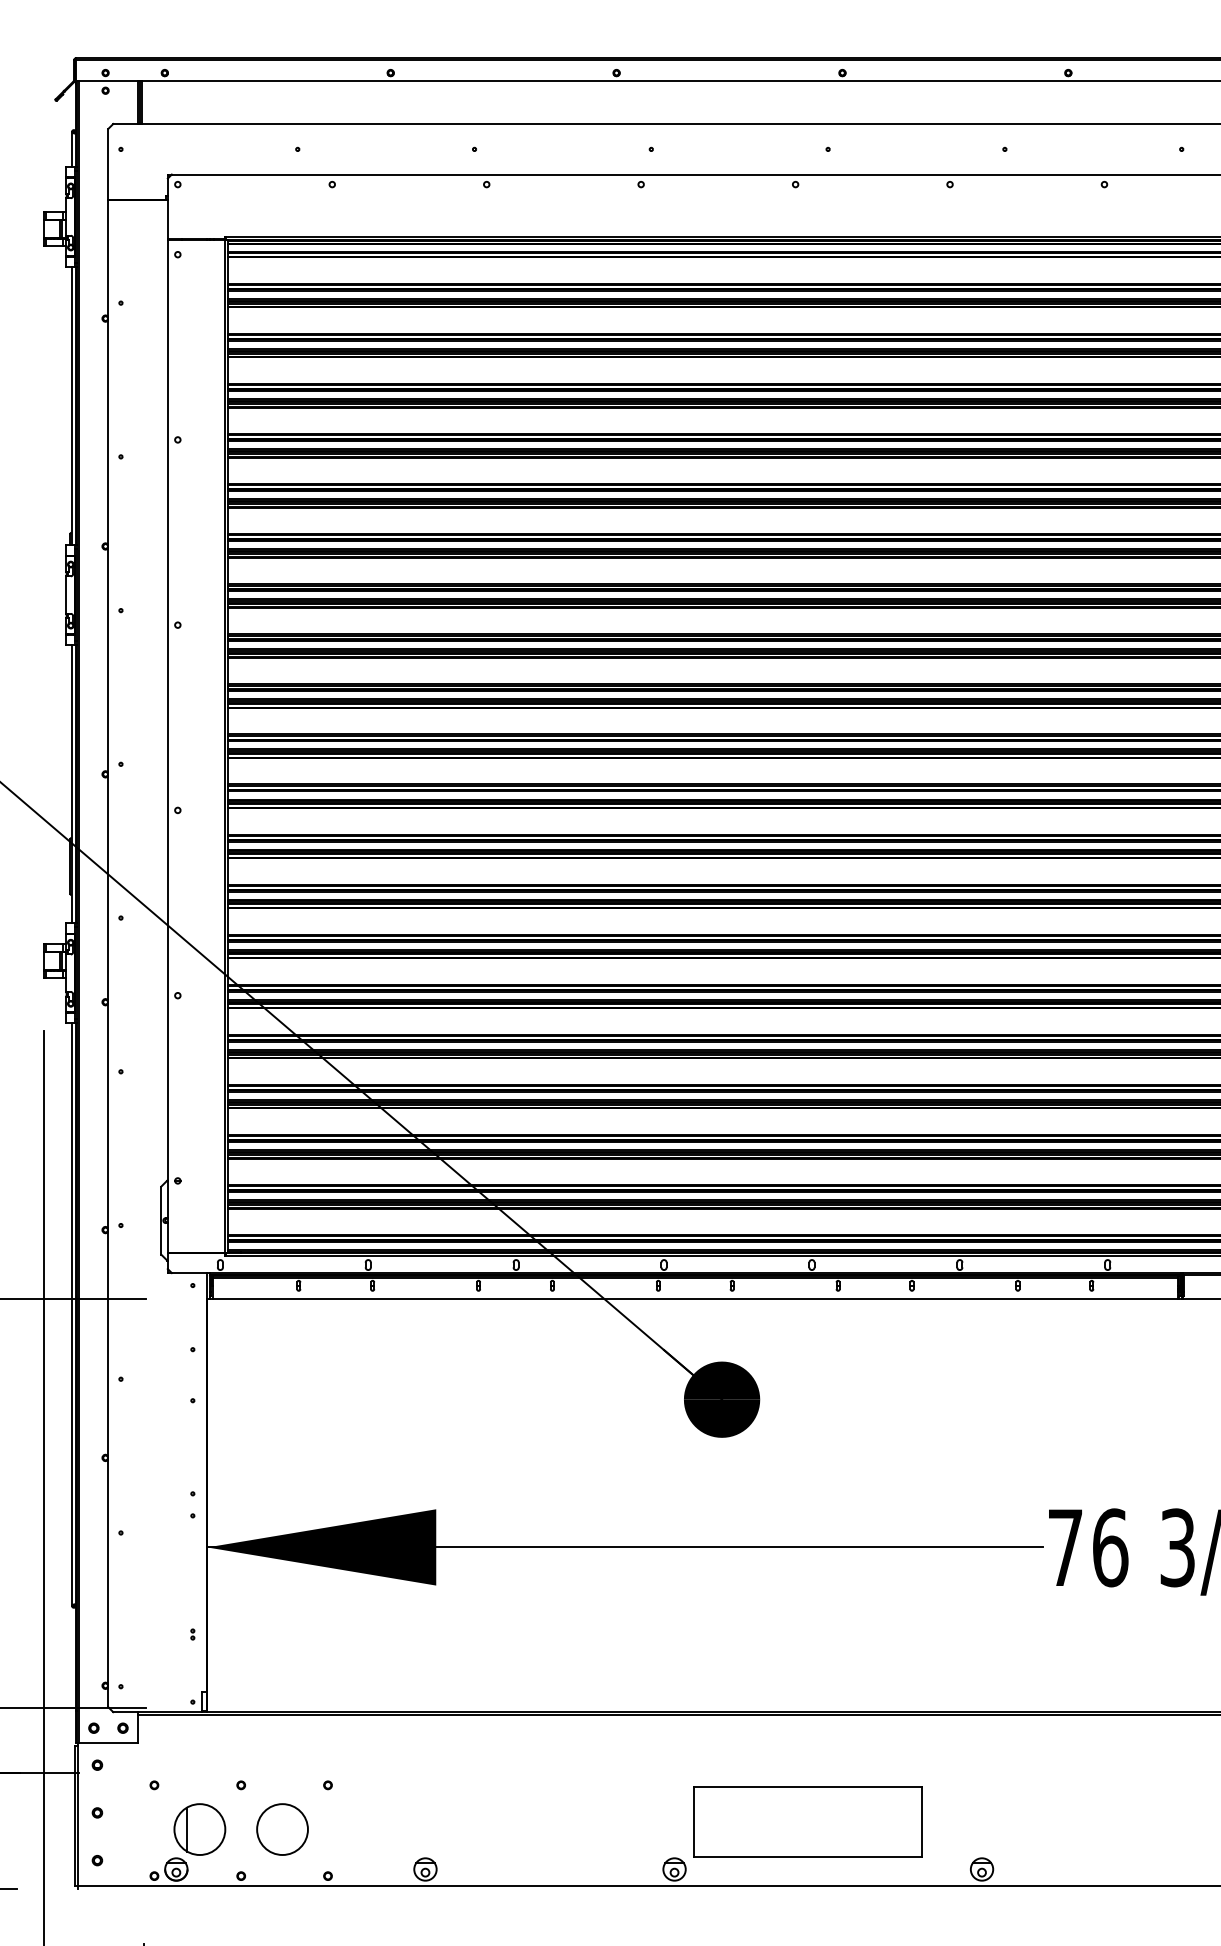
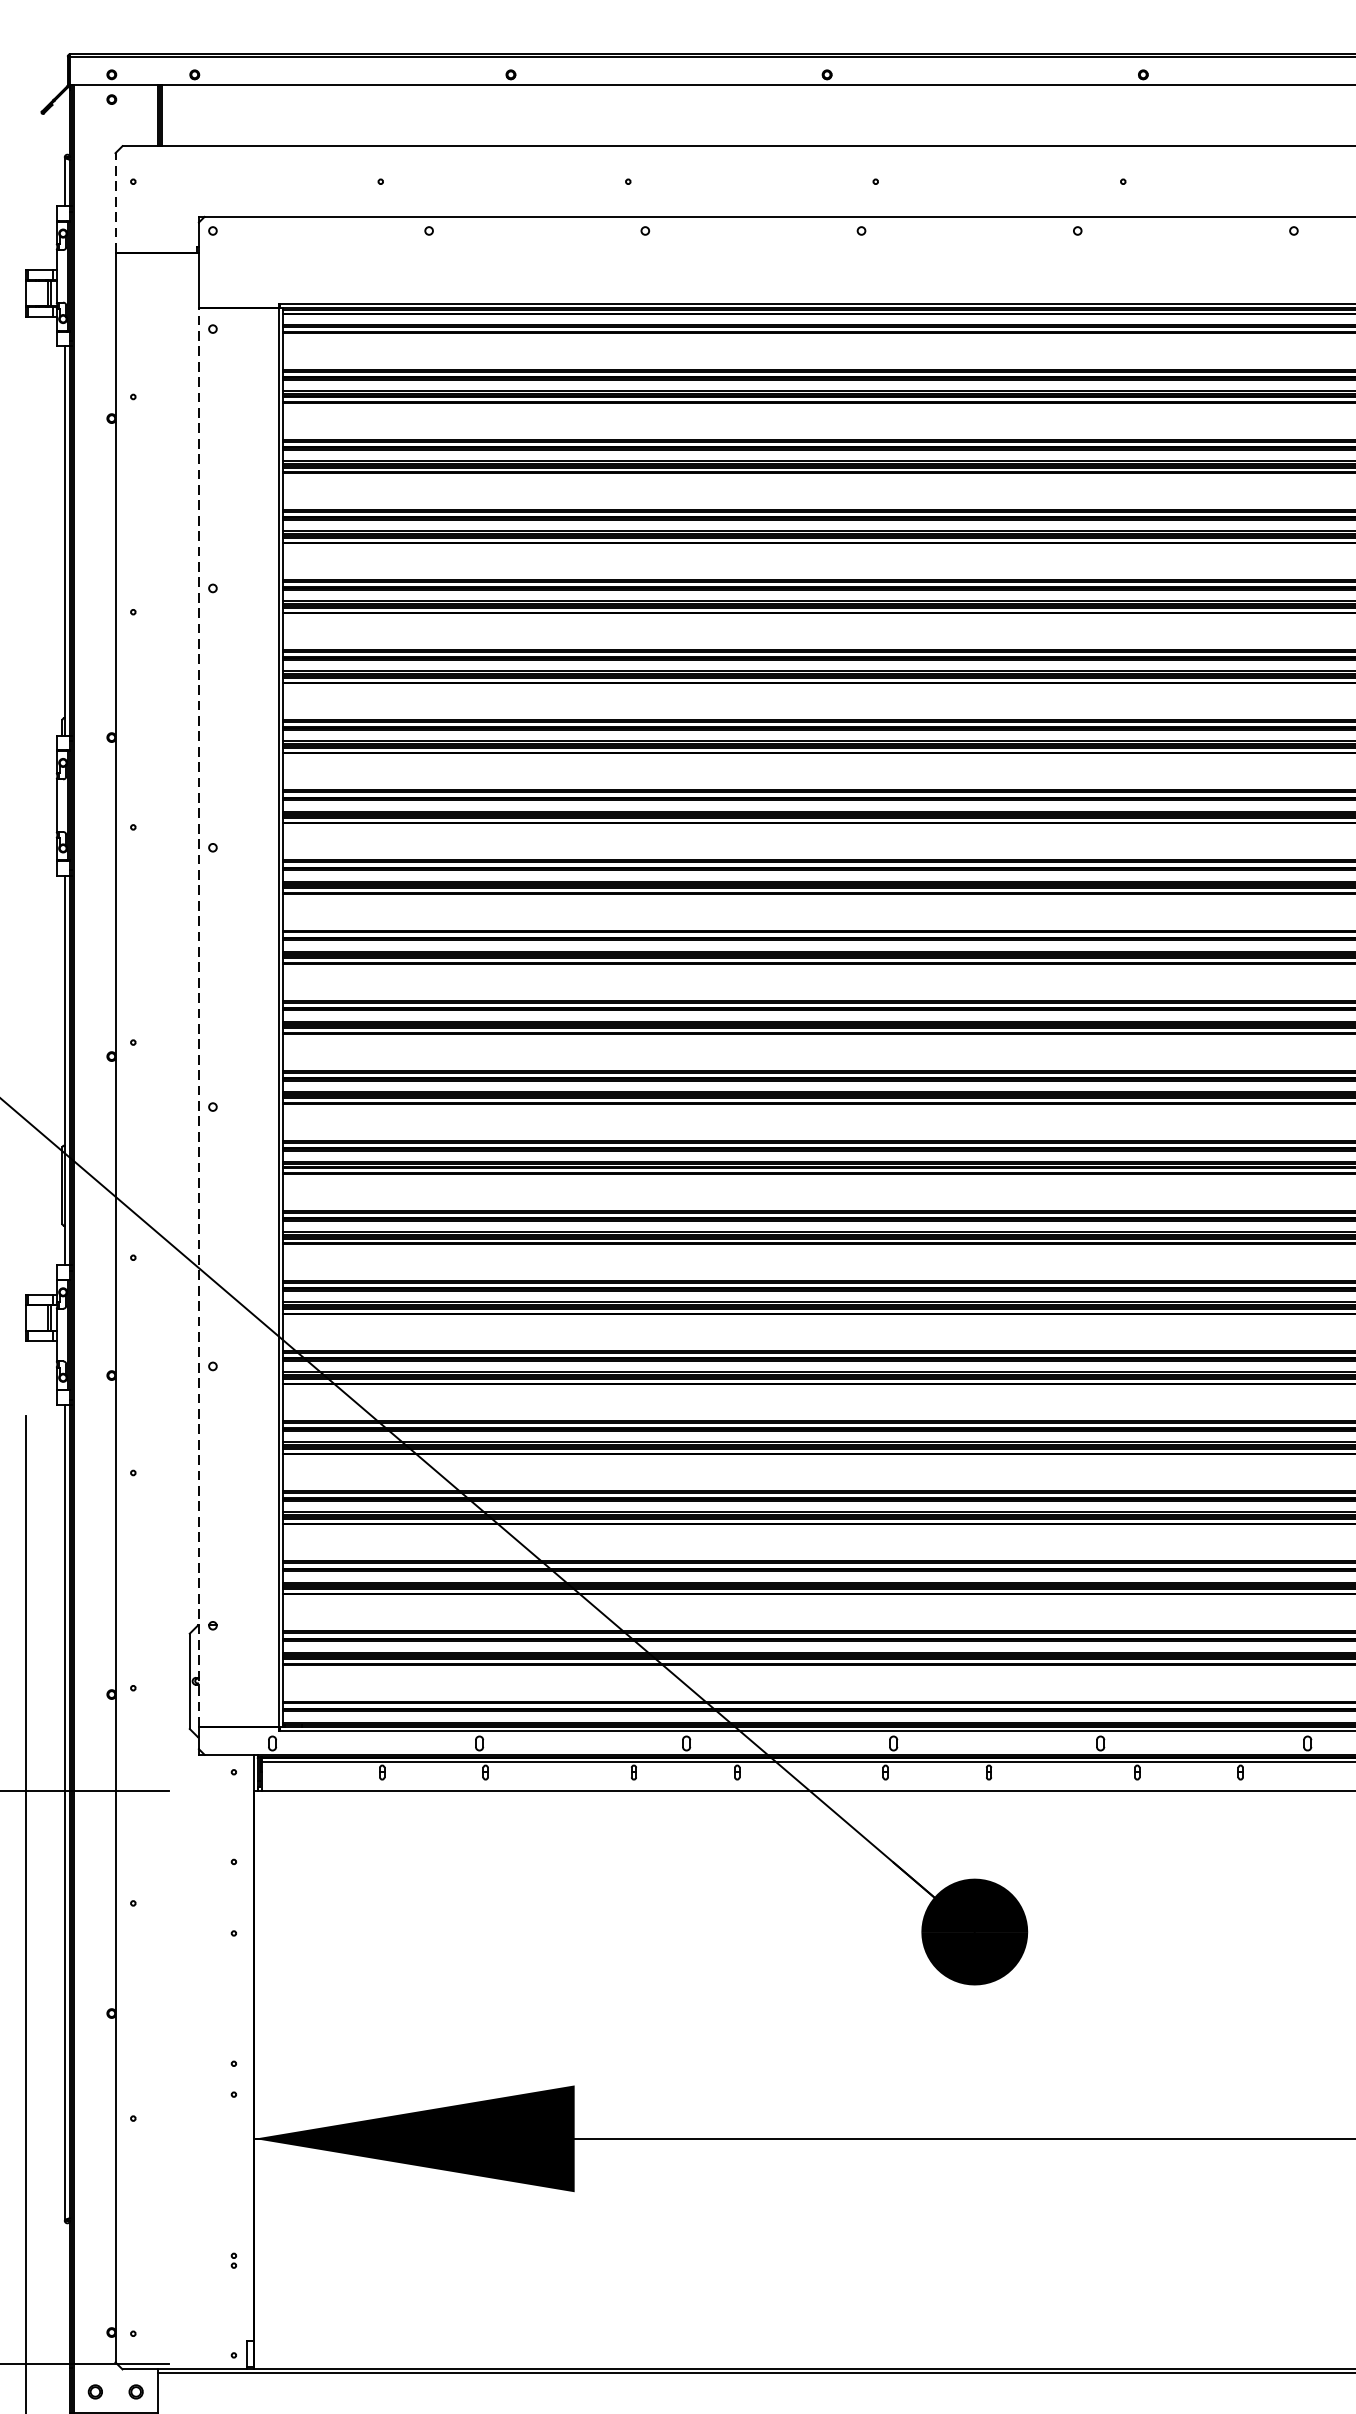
line: (108, 164) -> (115, 202), solid -> dashed
line: (167, 746) -> (198, 1017), solid -> dashed

